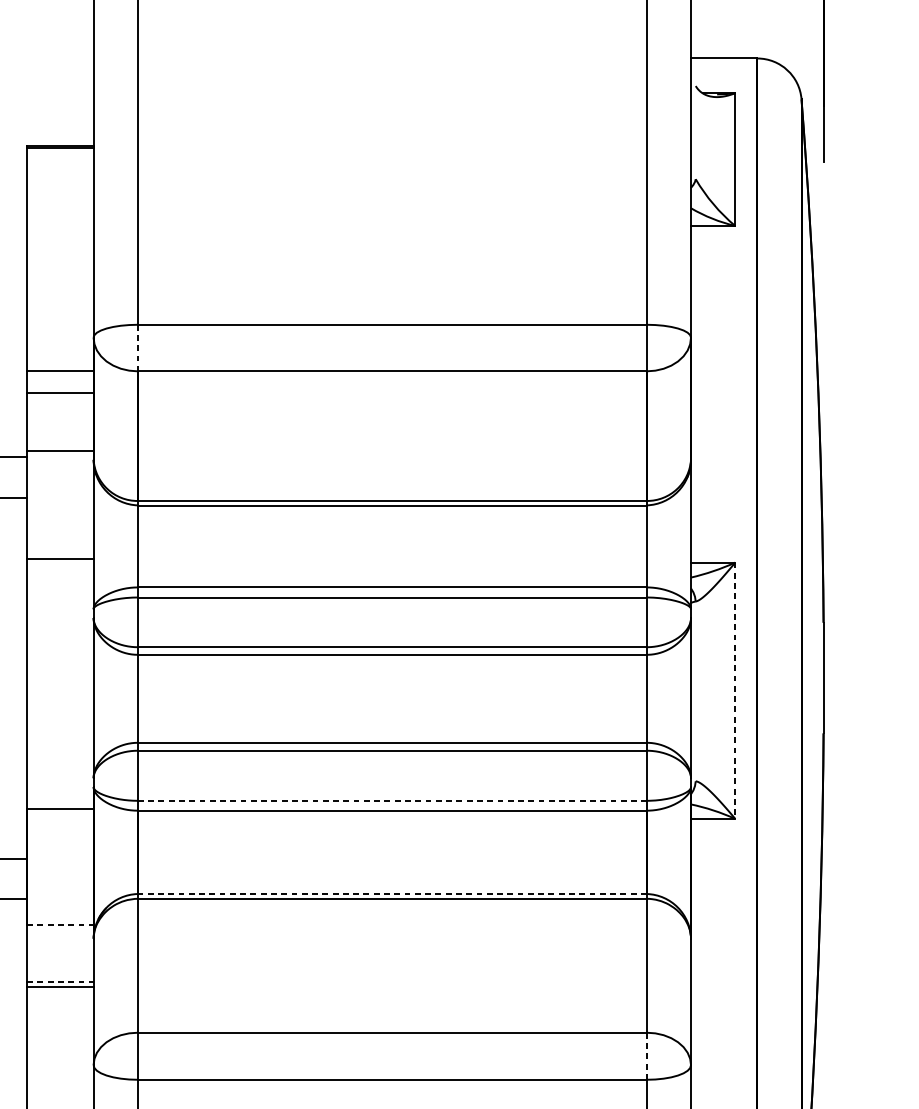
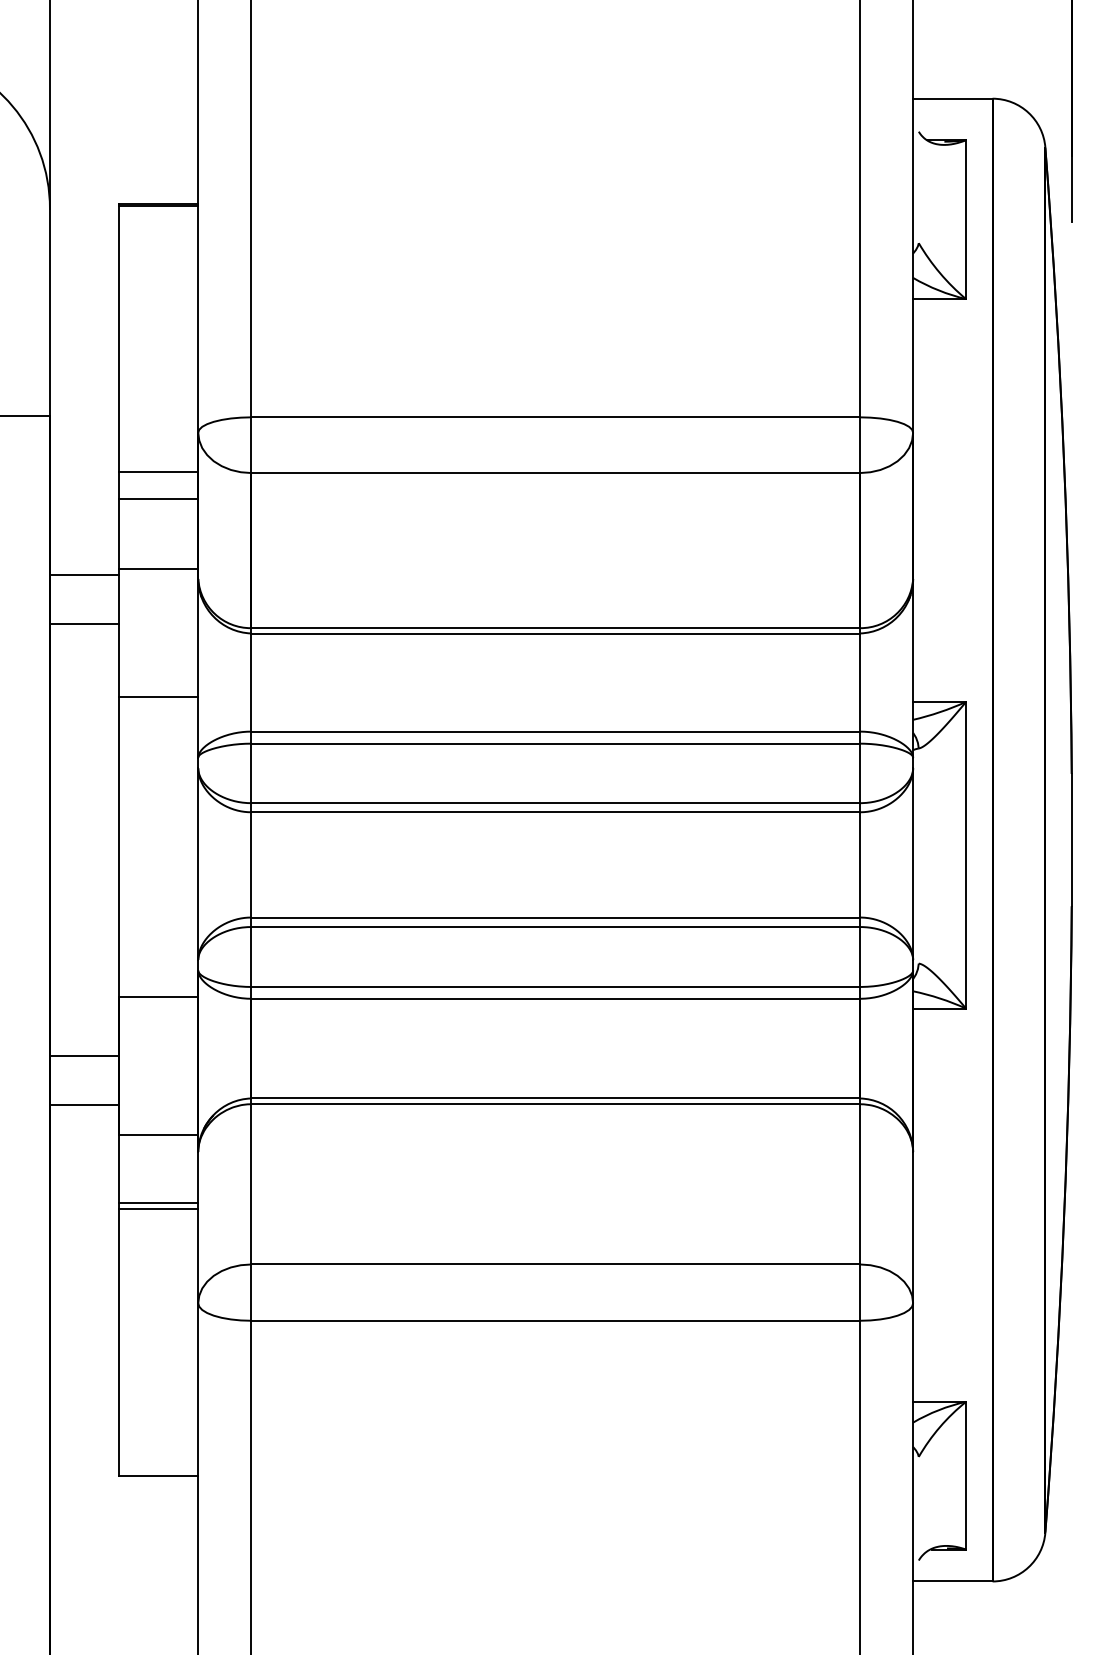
line: (138, 348) -> (251, 445), dashed -> solid
line: (735, 690) -> (966, 855), dashed -> solid
line: (392, 800) -> (556, 986), dashed -> solid
line: (392, 894) -> (555, 1098), dashed -> solid
line: (60, 924) -> (158, 1135), dashed -> solid
line: (60, 981) -> (158, 1203), dashed -> solid
line: (647, 1056) -> (860, 1292), dashed -> solid

